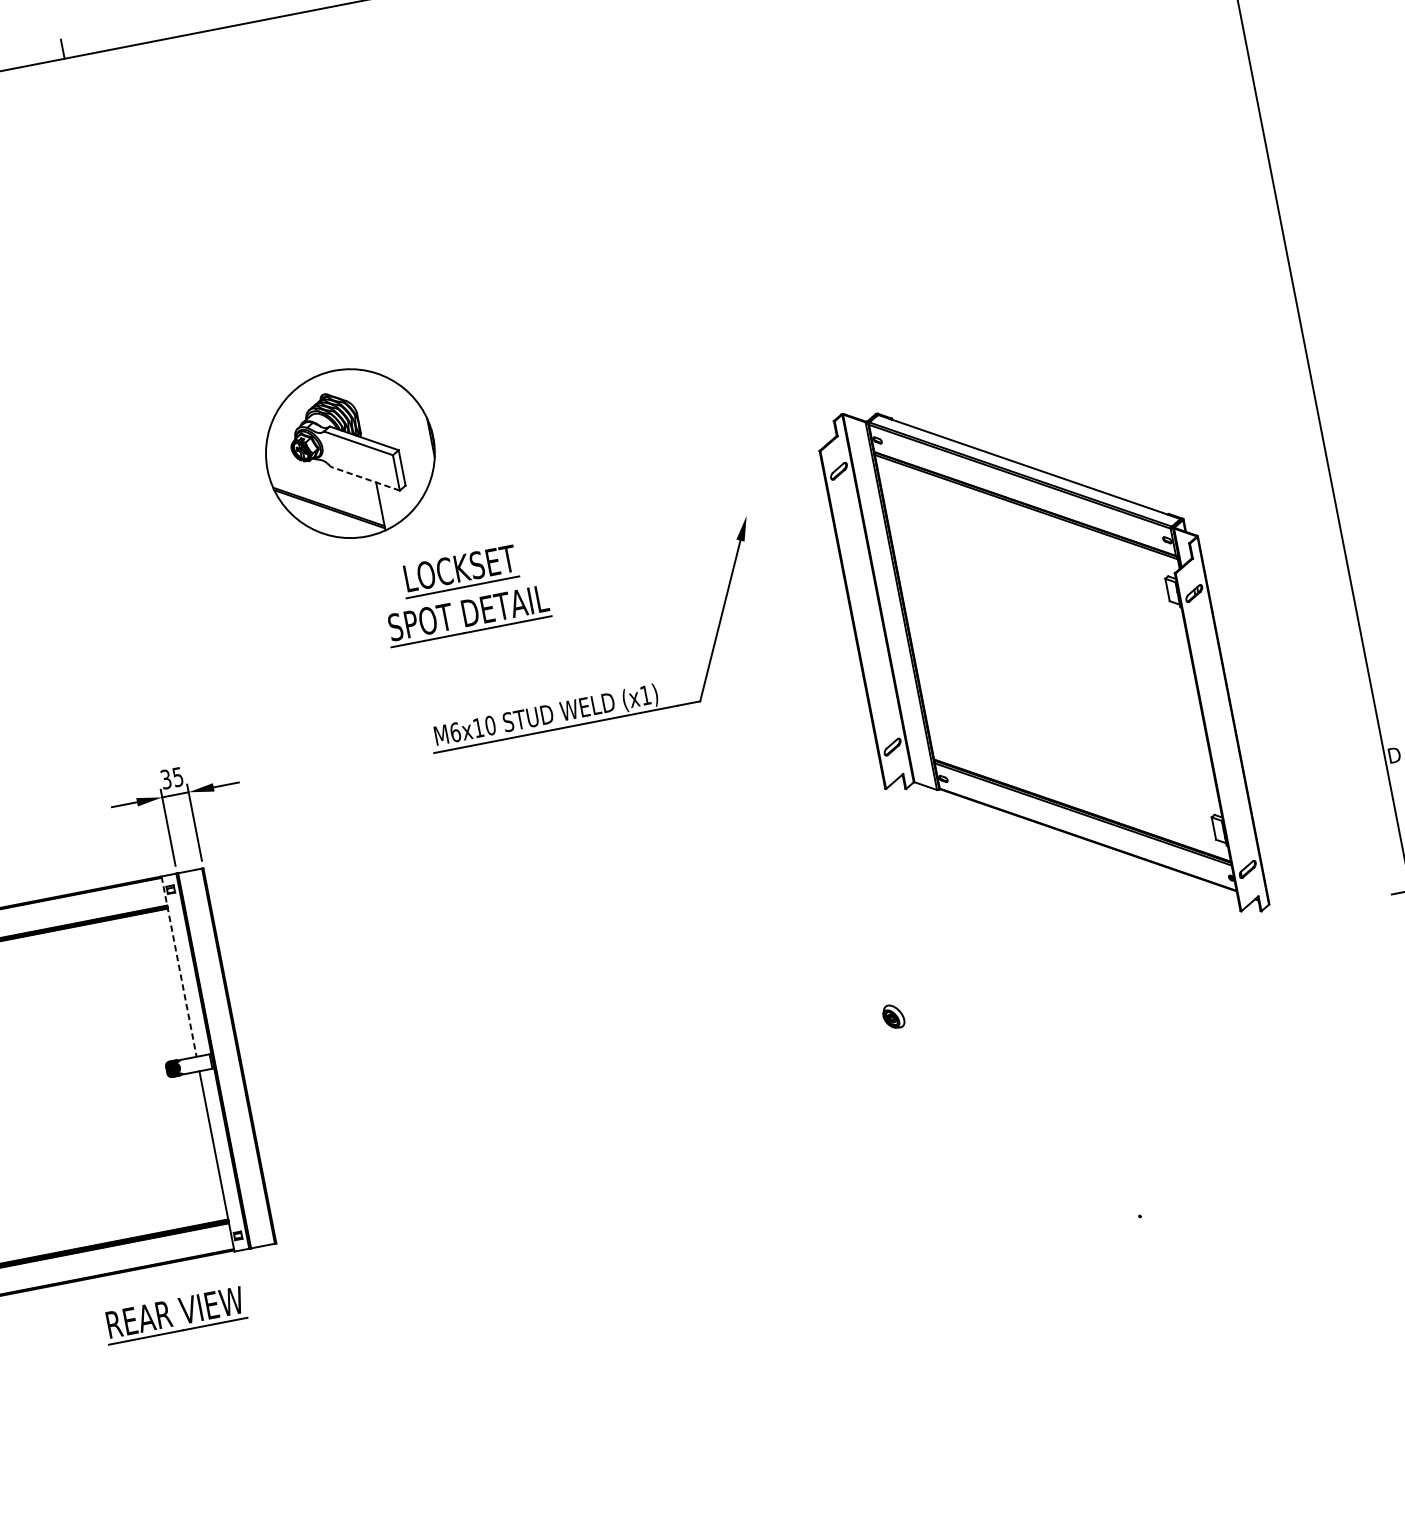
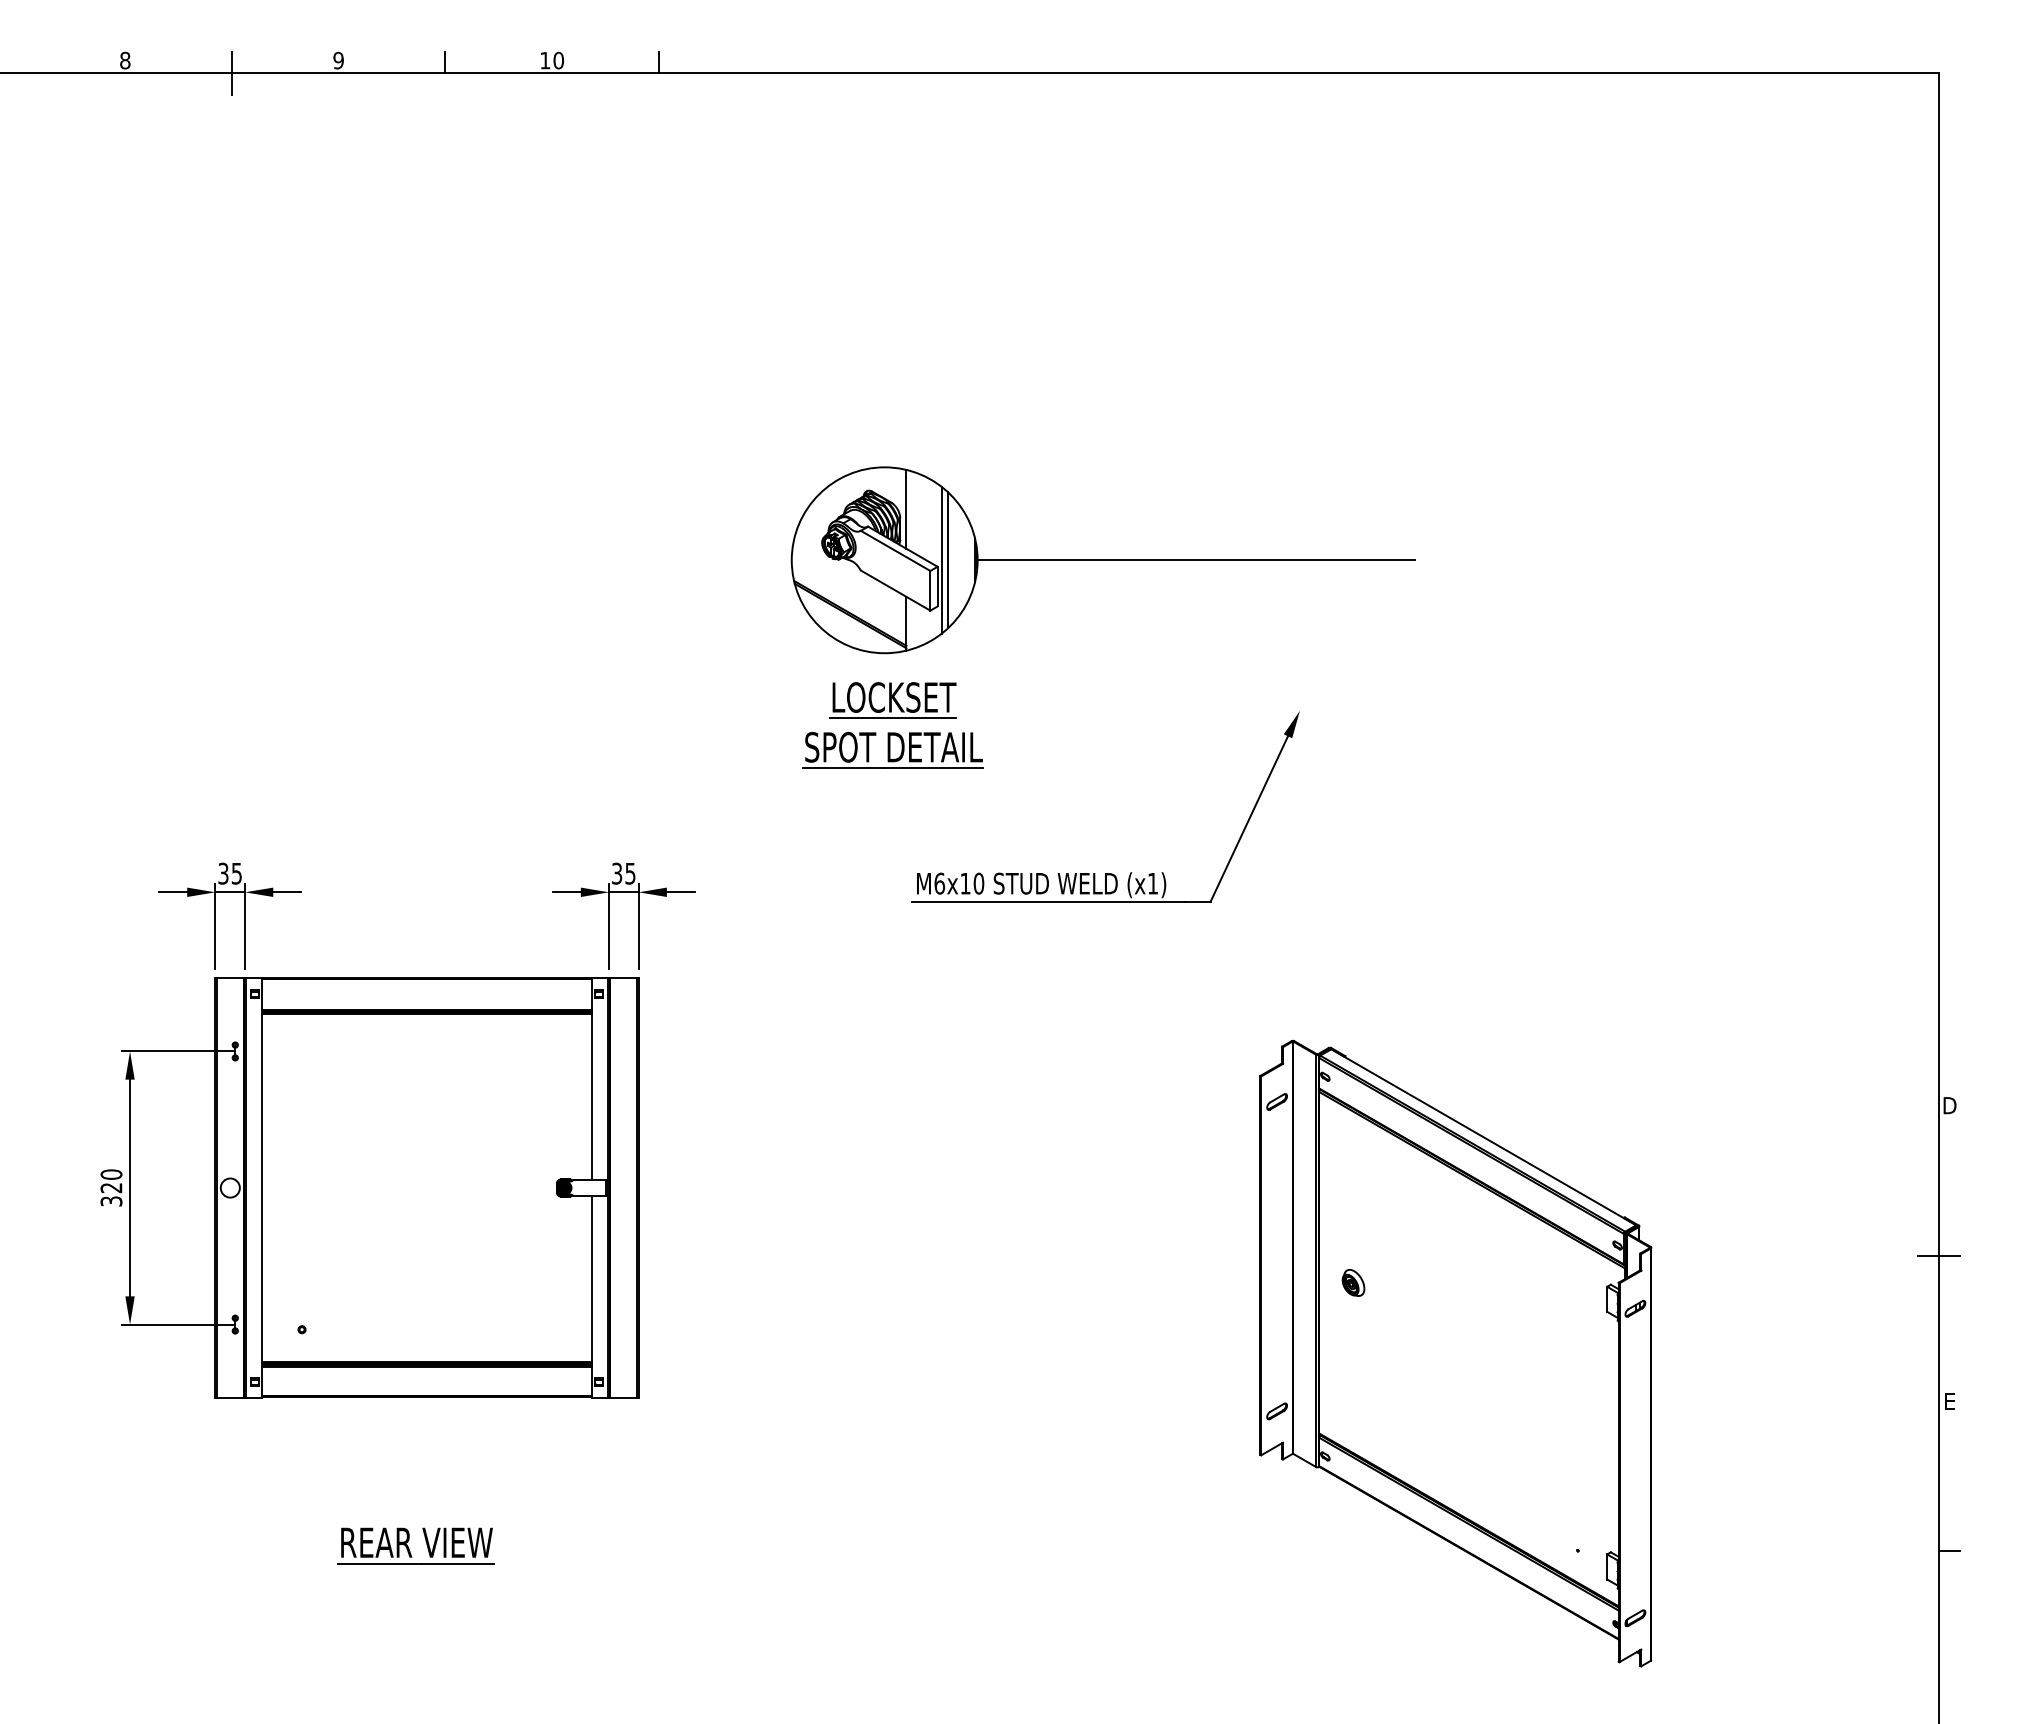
line: (627, 399) -> (1195, 560), added
line: (360, 403) -> (906, 508), added
line: (407, 442) -> (948, 560), added
line: (400, 443) -> (941, 559), added
line: (365, 478) -> (895, 590), dashed -> solid
part: (462, 587) -> (892, 718), moved
part: (1041, 664) -> (1455, 1353), moved
line: (178, 967) -> (591, 1079), dashed -> solid
part: (169, 1318) -> (409, 1548), moved

